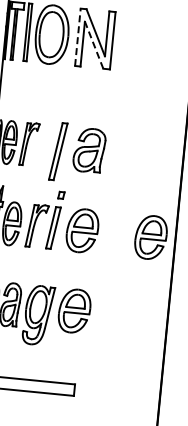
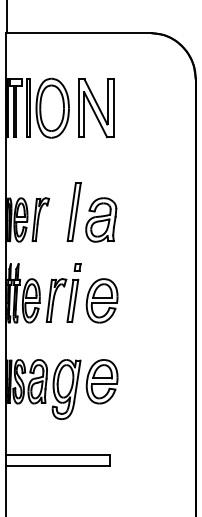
line: (77, 37) -> (78, 108), dashed -> solid
line: (94, 45) -> (95, 114), dashed -> solid
part: (57, 151) -> (73, 212), moved
part: (150, 237) -> (170, 300), removed

